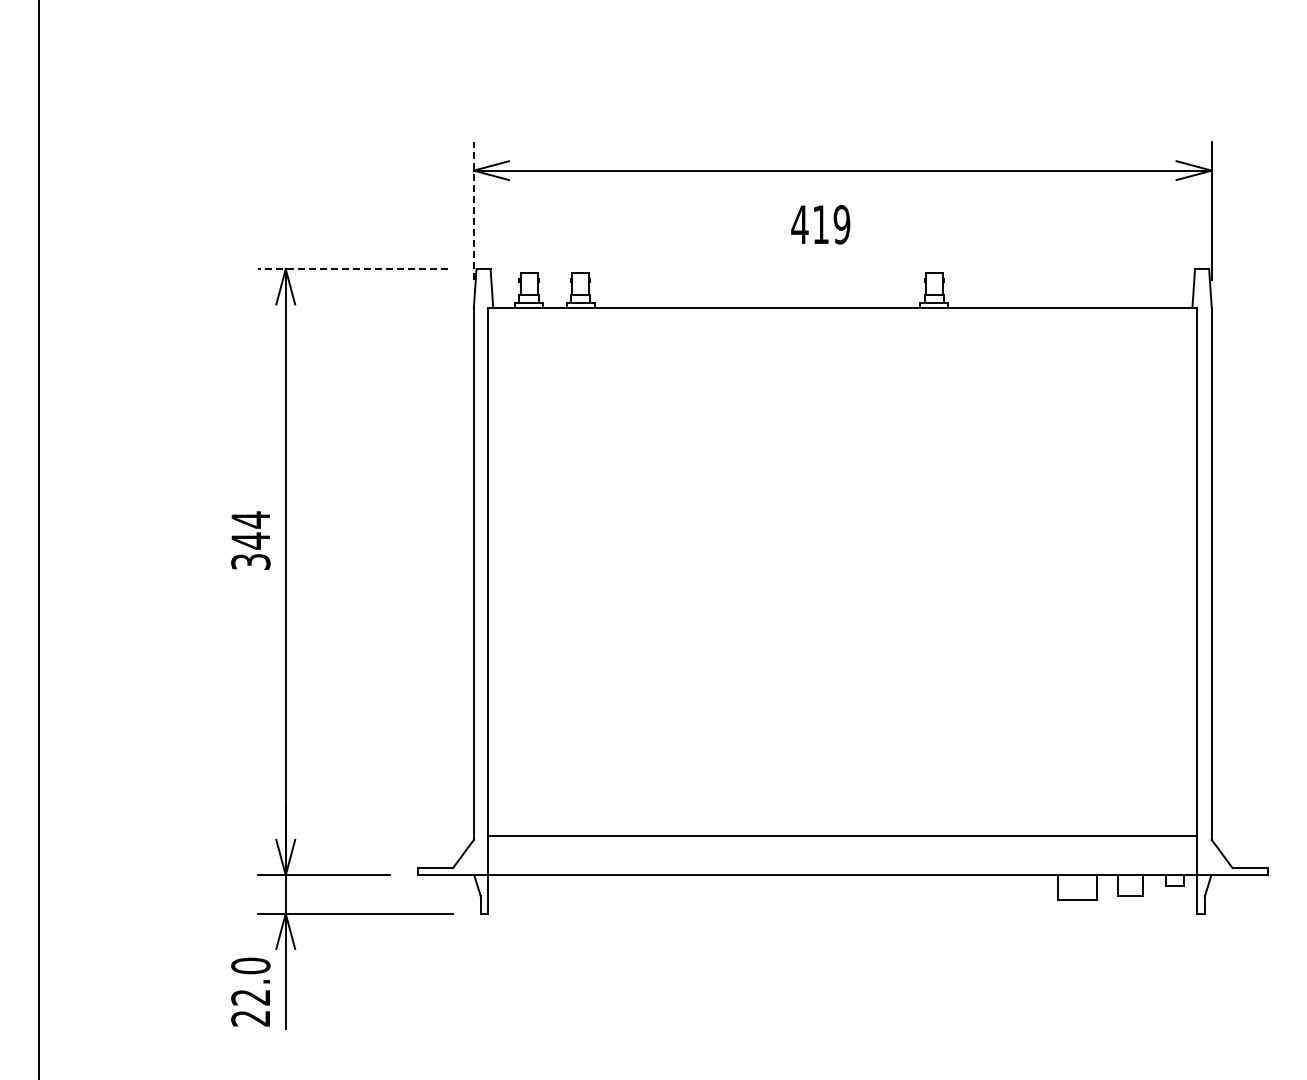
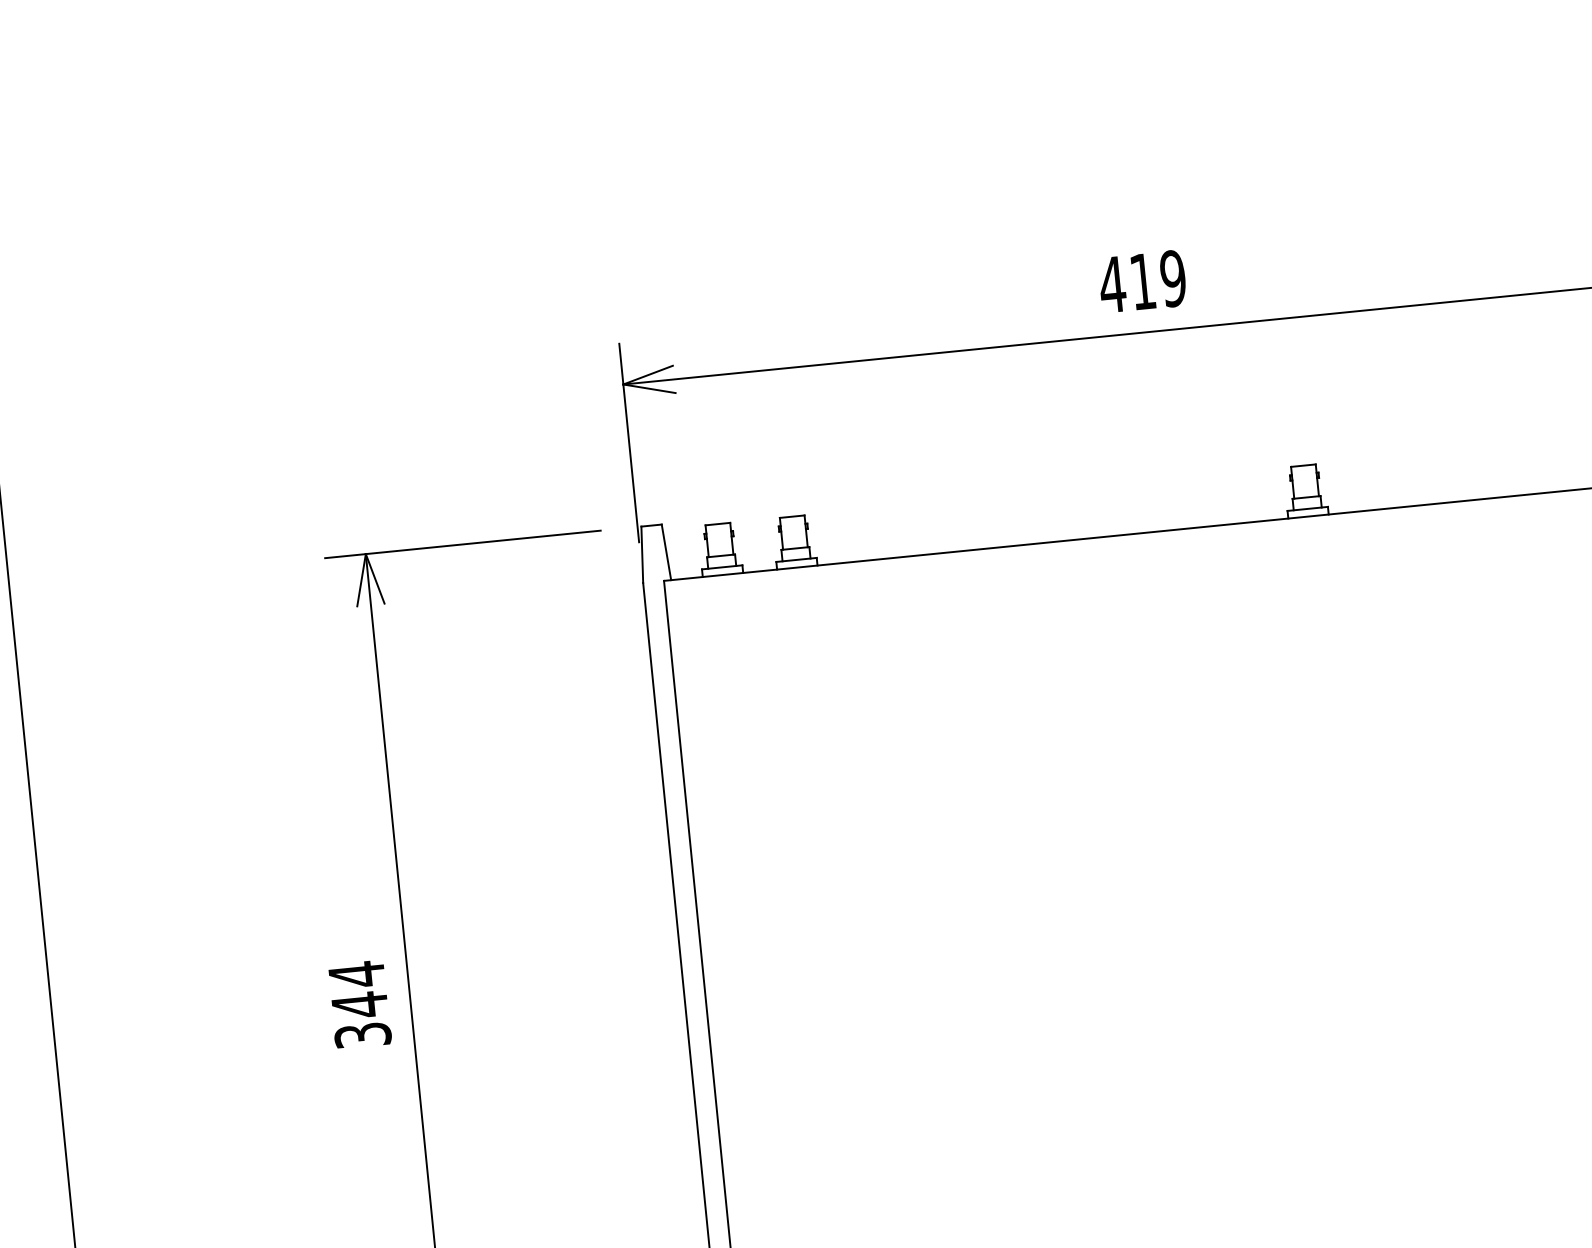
line: (473, 211) -> (628, 443), dashed -> solid
text: (820, 224) -> (1142, 281), moved
line: (352, 269) -> (462, 544), dashed -> solid
text: (250, 540) -> (359, 1004), moved

